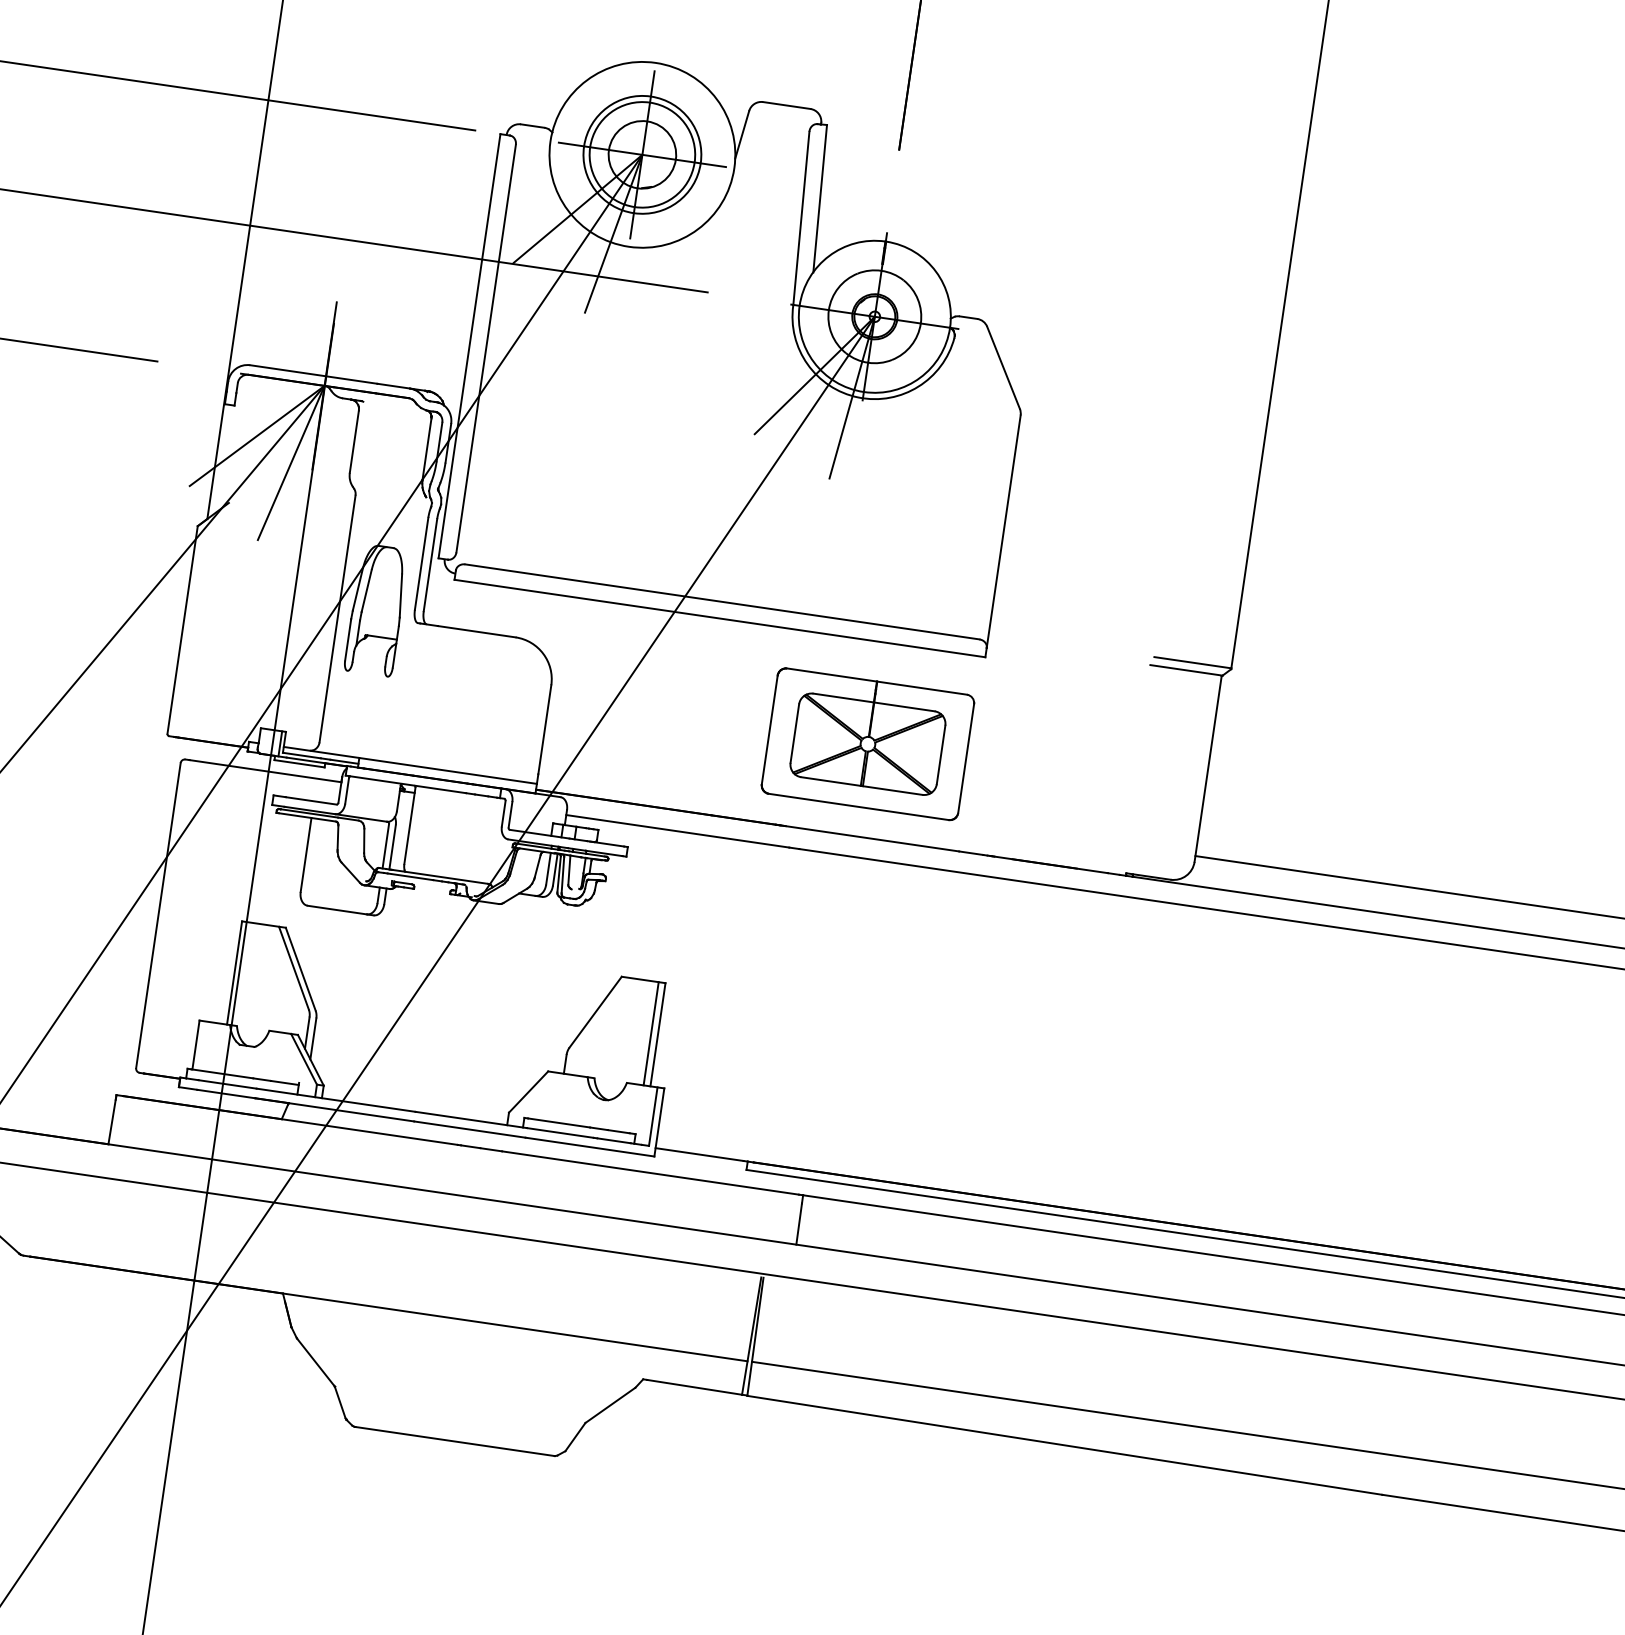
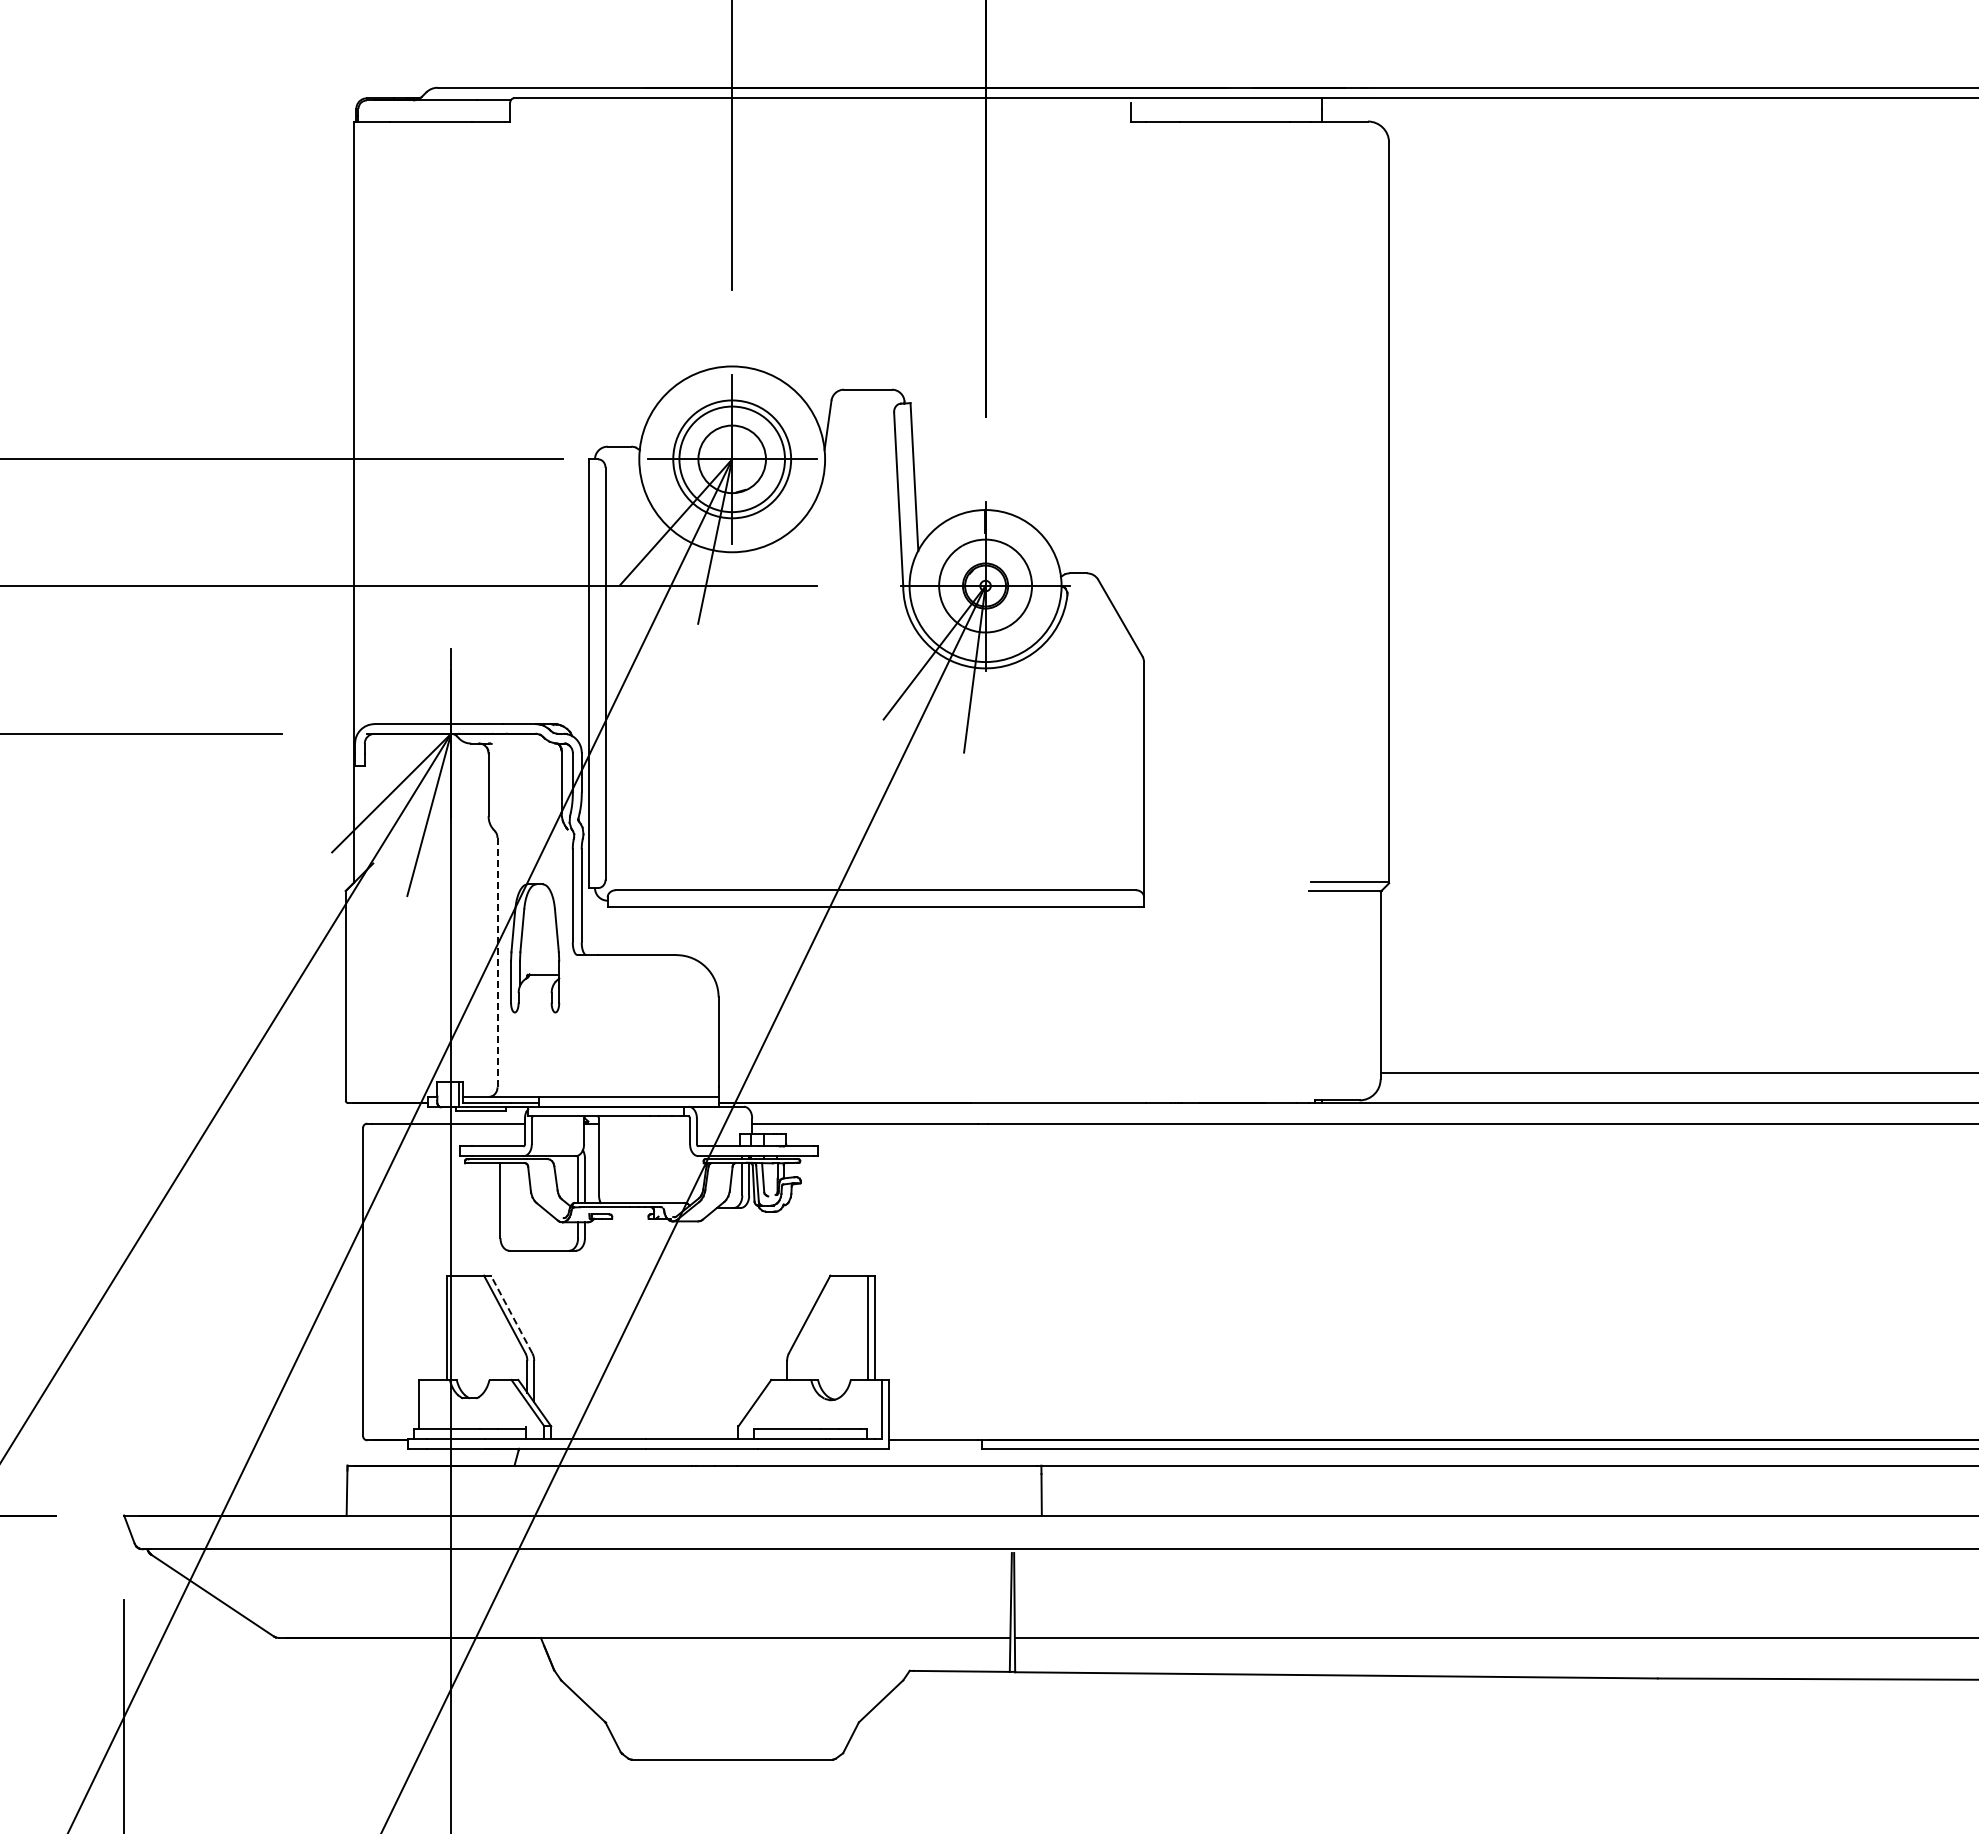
line: (337, 618) -> (497, 962), solid -> dashed
part: (868, 743) -> (1040, 1009), removed
line: (300, 969) -> (511, 1314), solid -> dashed

